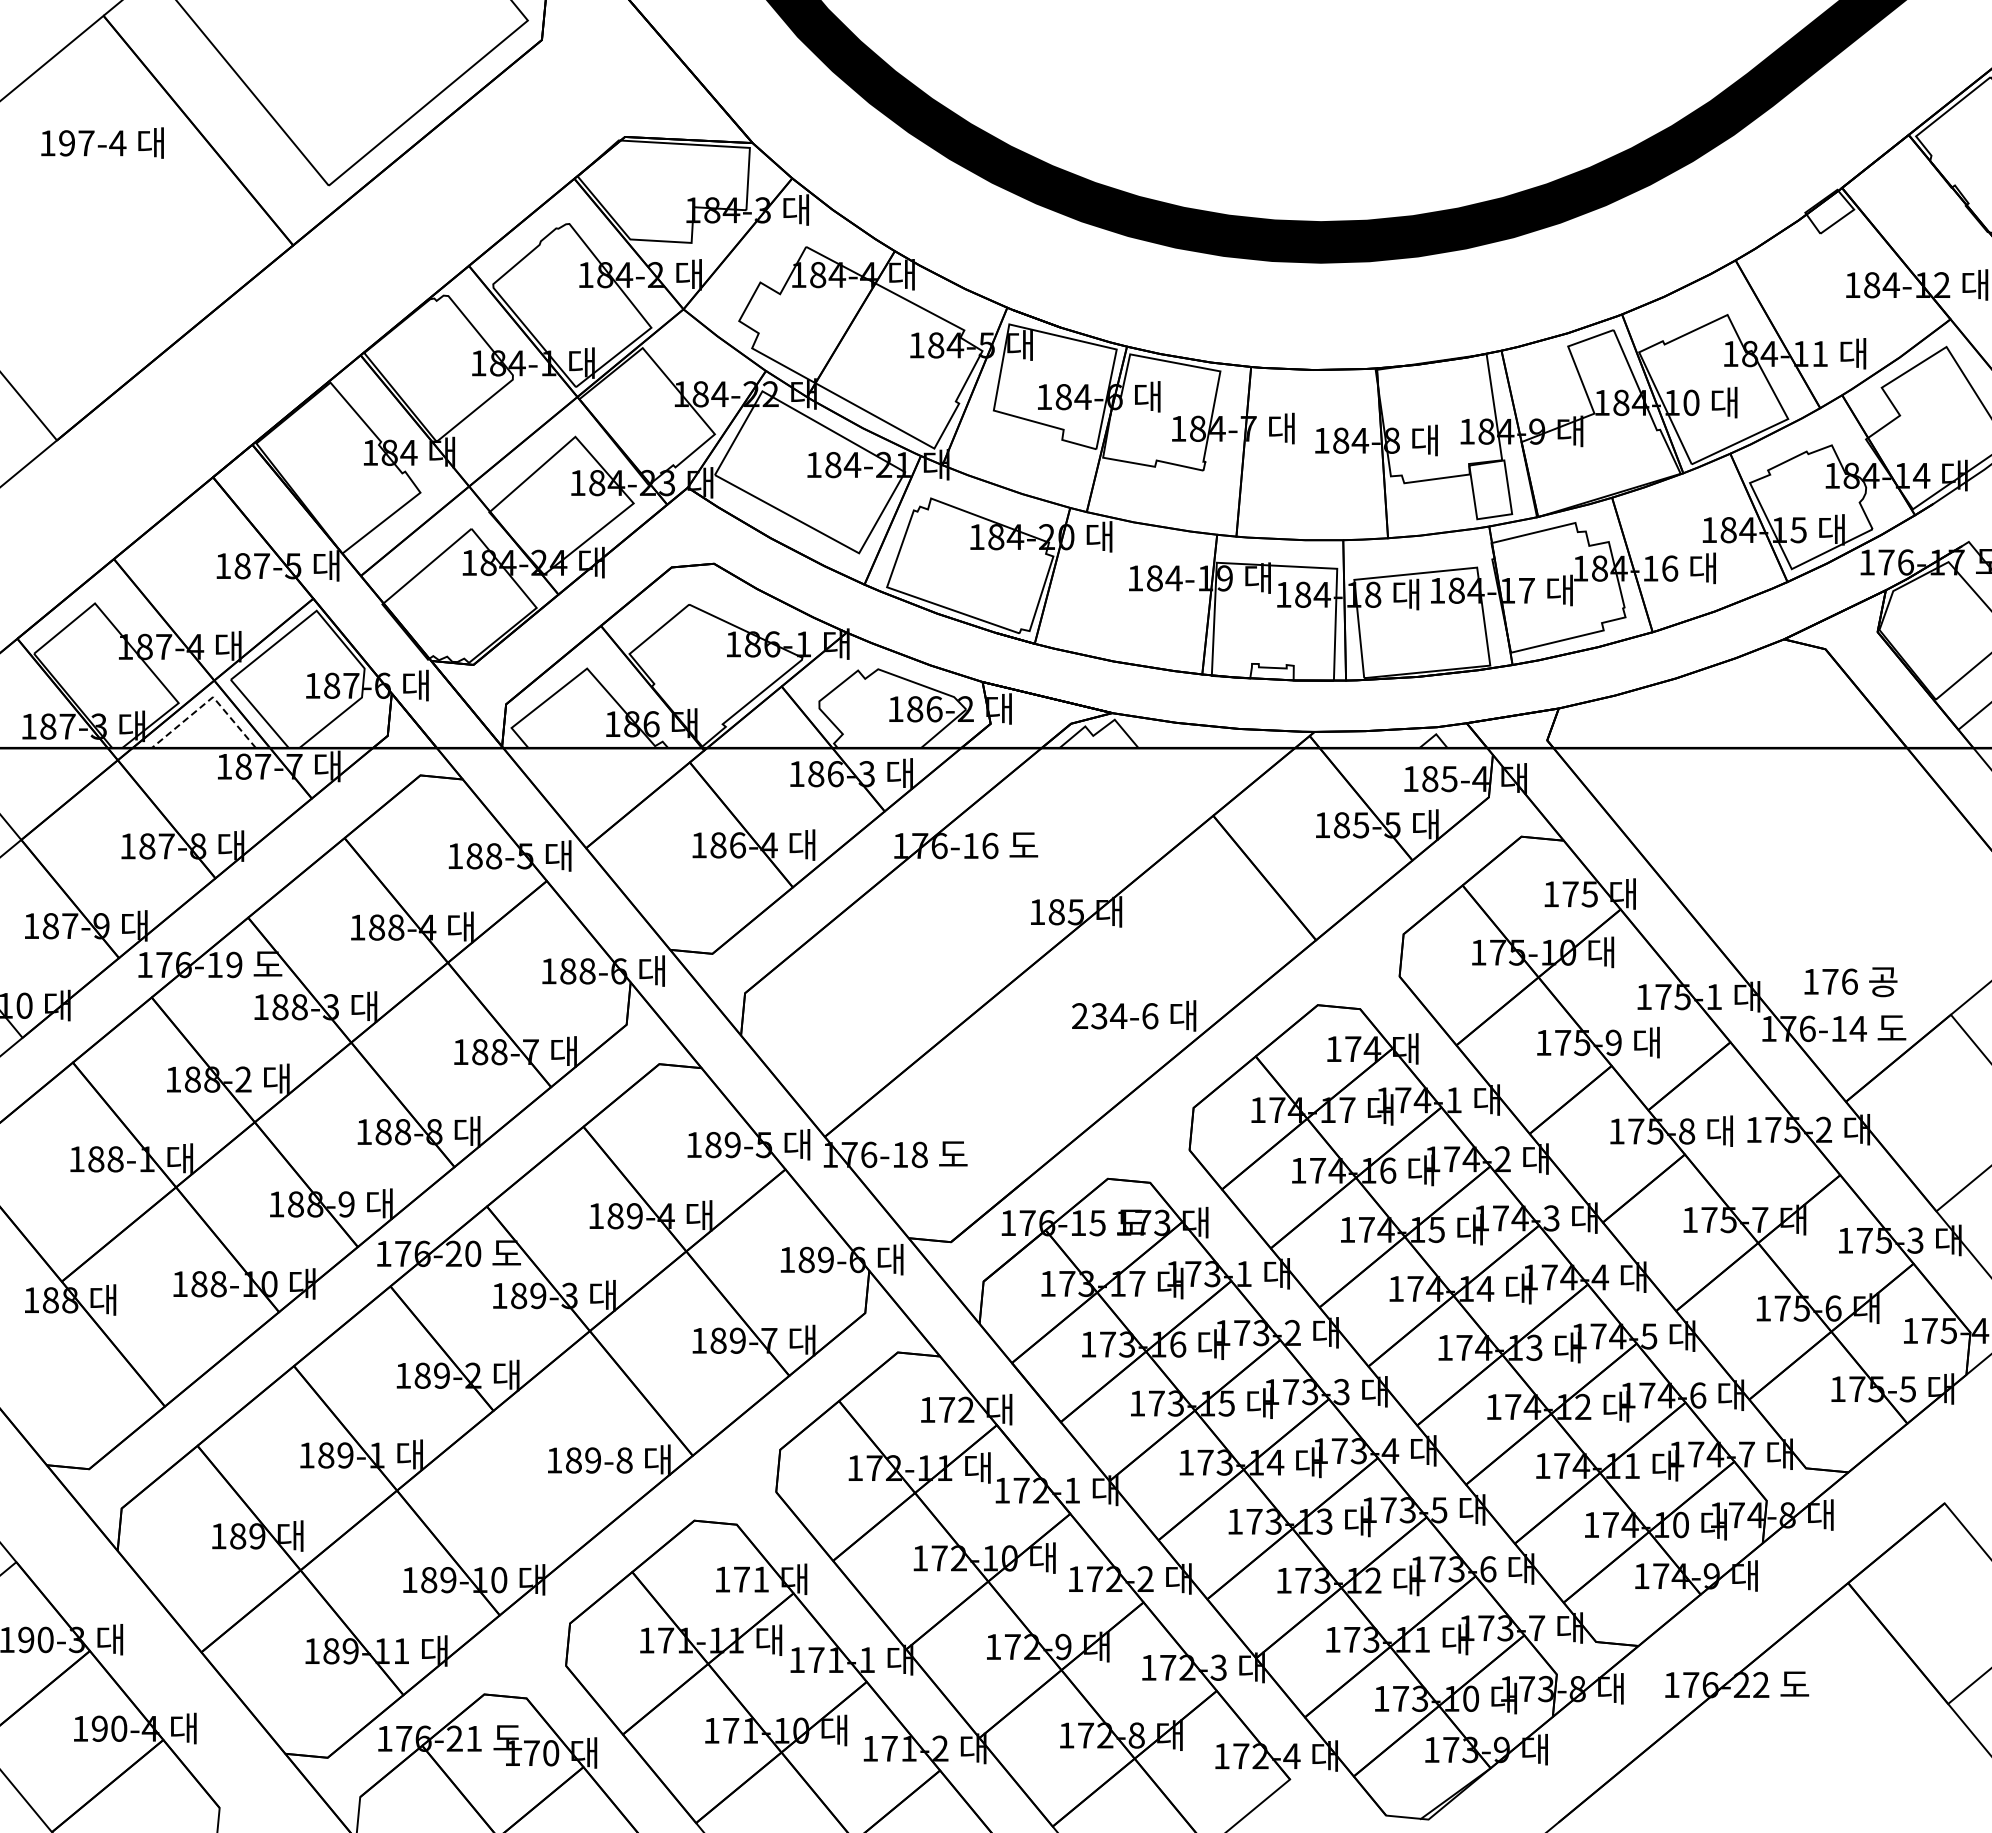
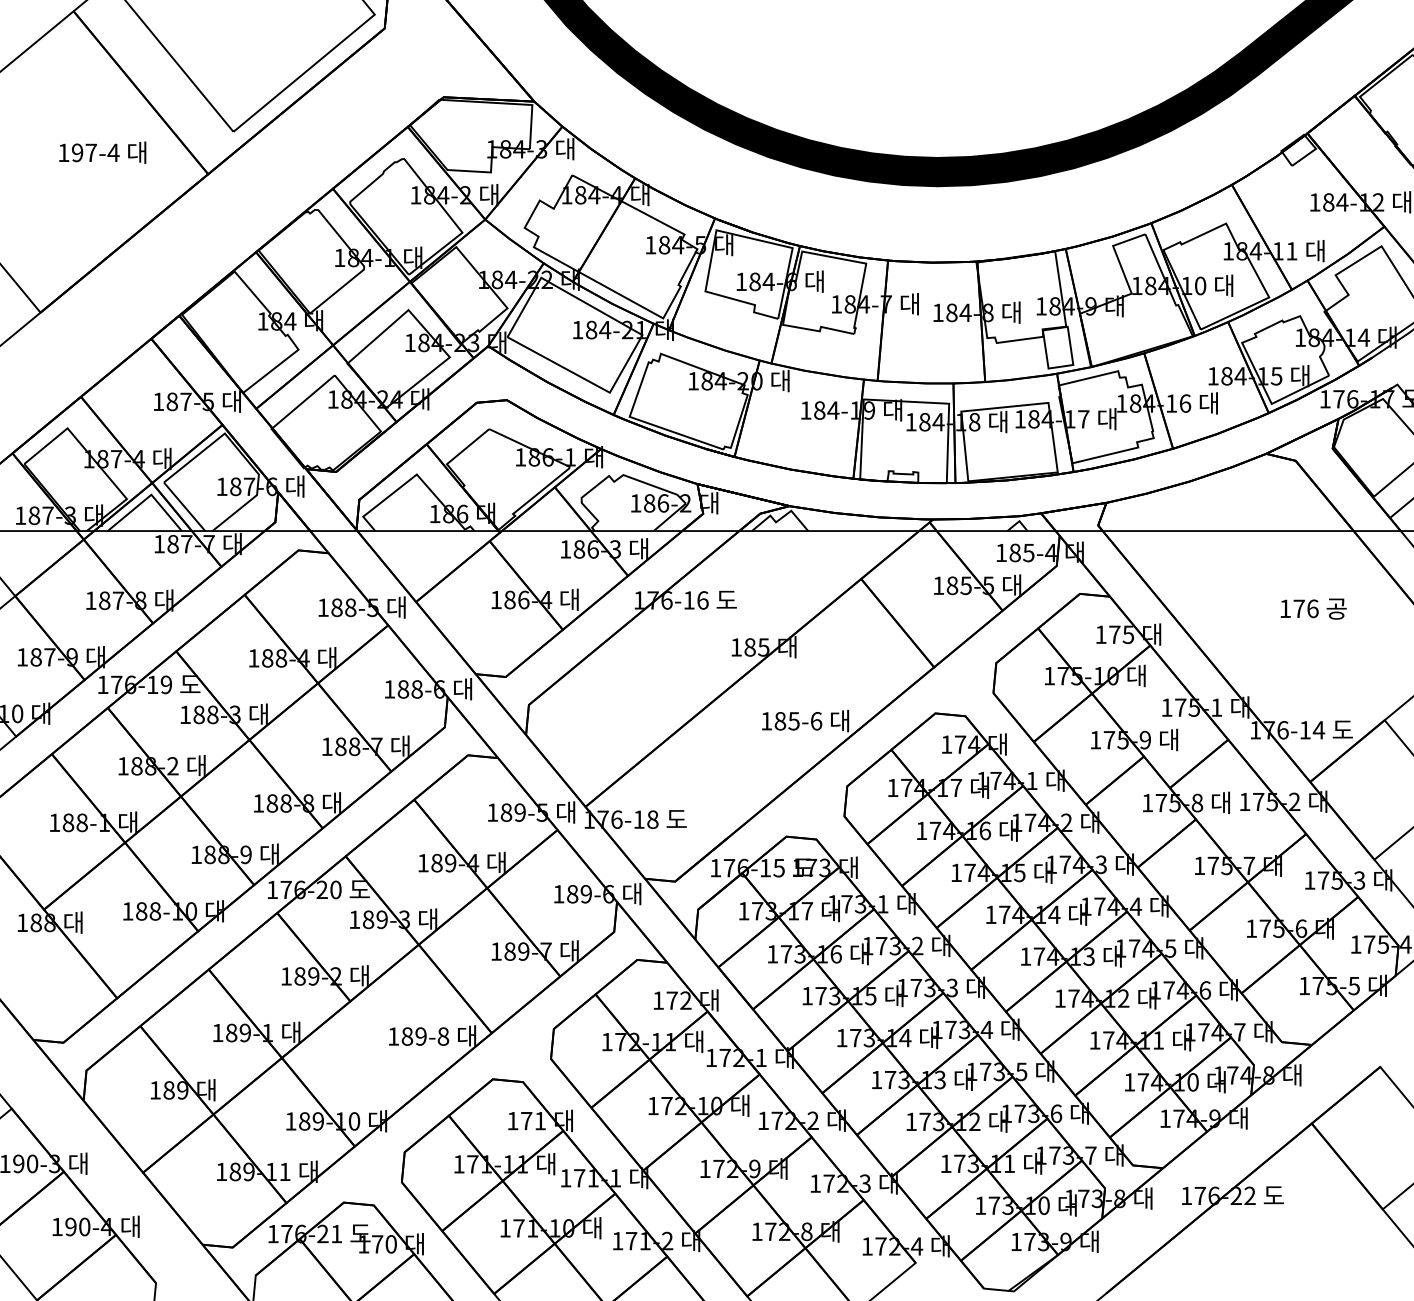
text: (102, 142) -> (102, 152), moved
line: (208, 700) -> (148, 497), dashed -> solid
text: (1850, 982) -> (1313, 609), moved
text: (1099, 1016) -> (780, 721), 234-6 -> 185-6

